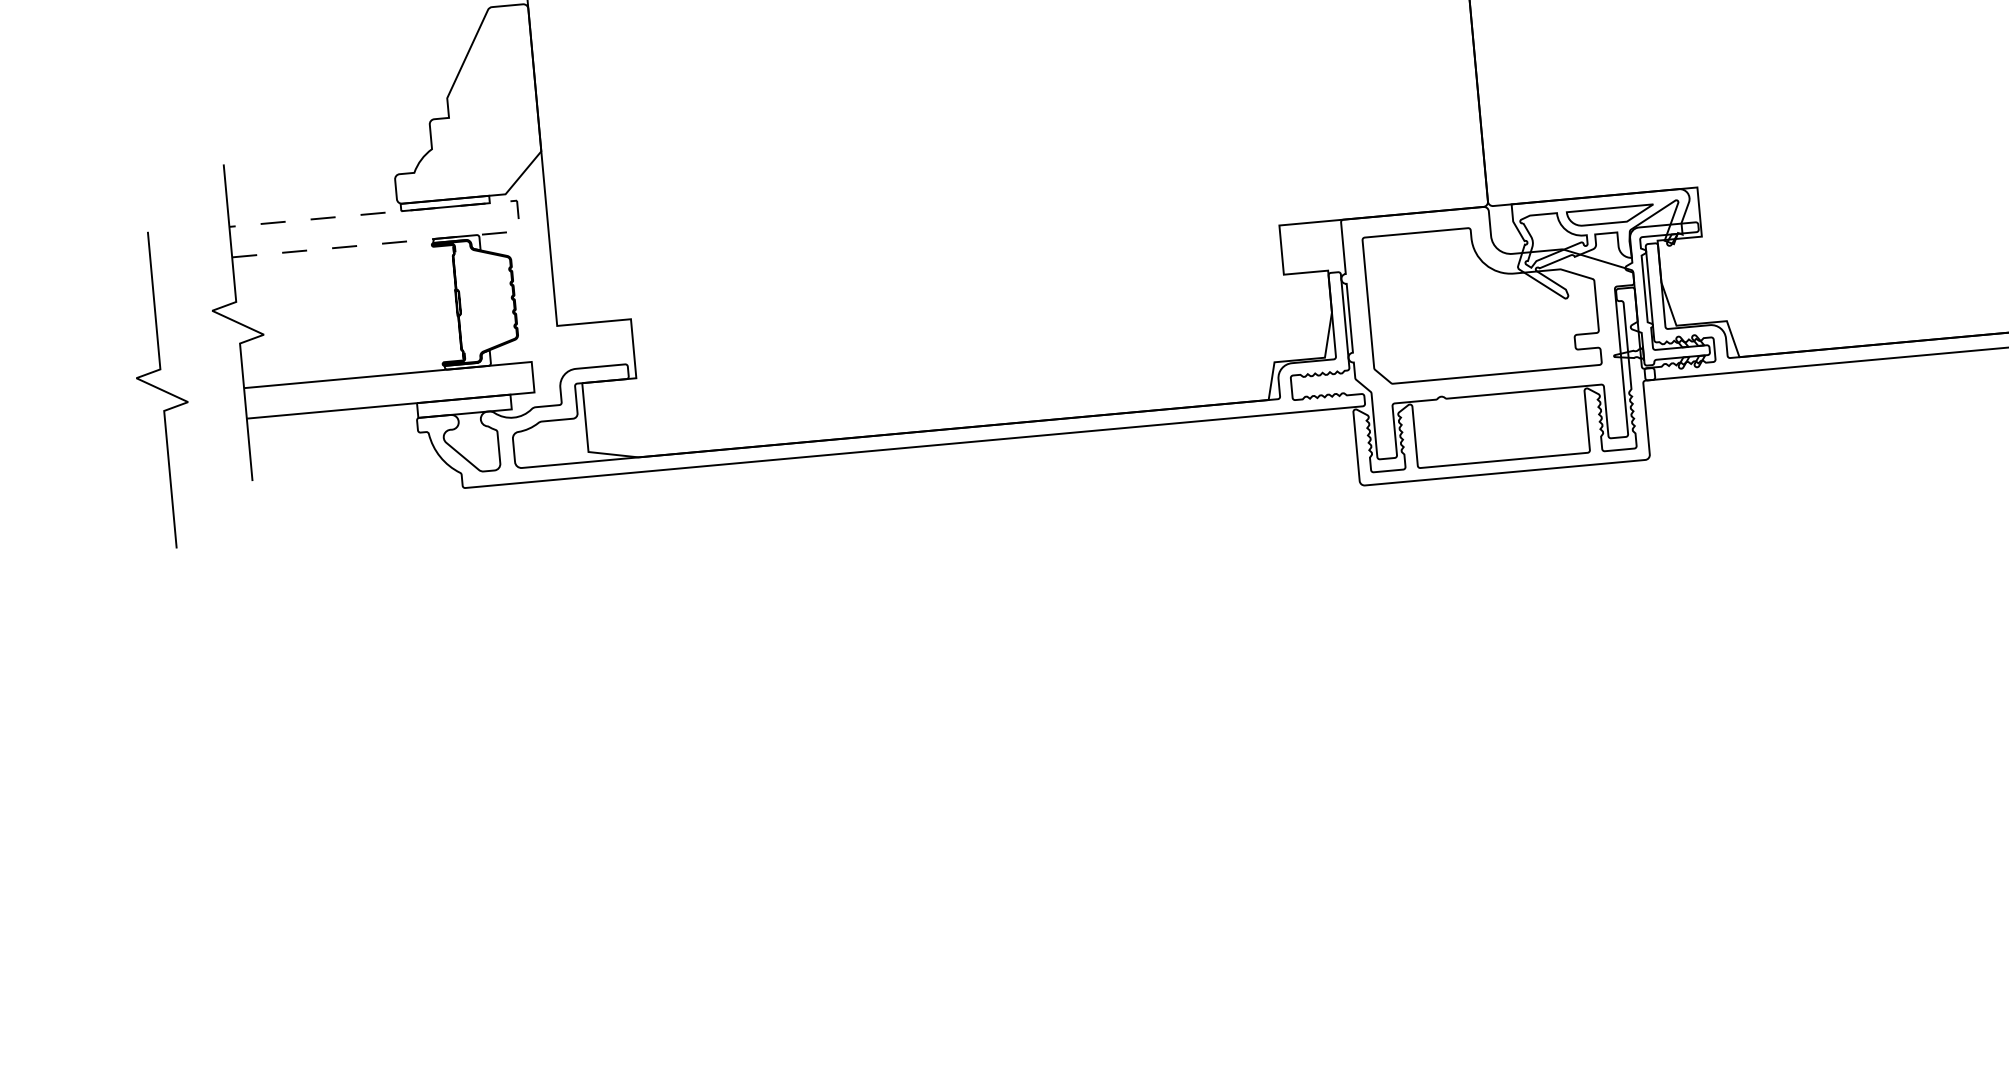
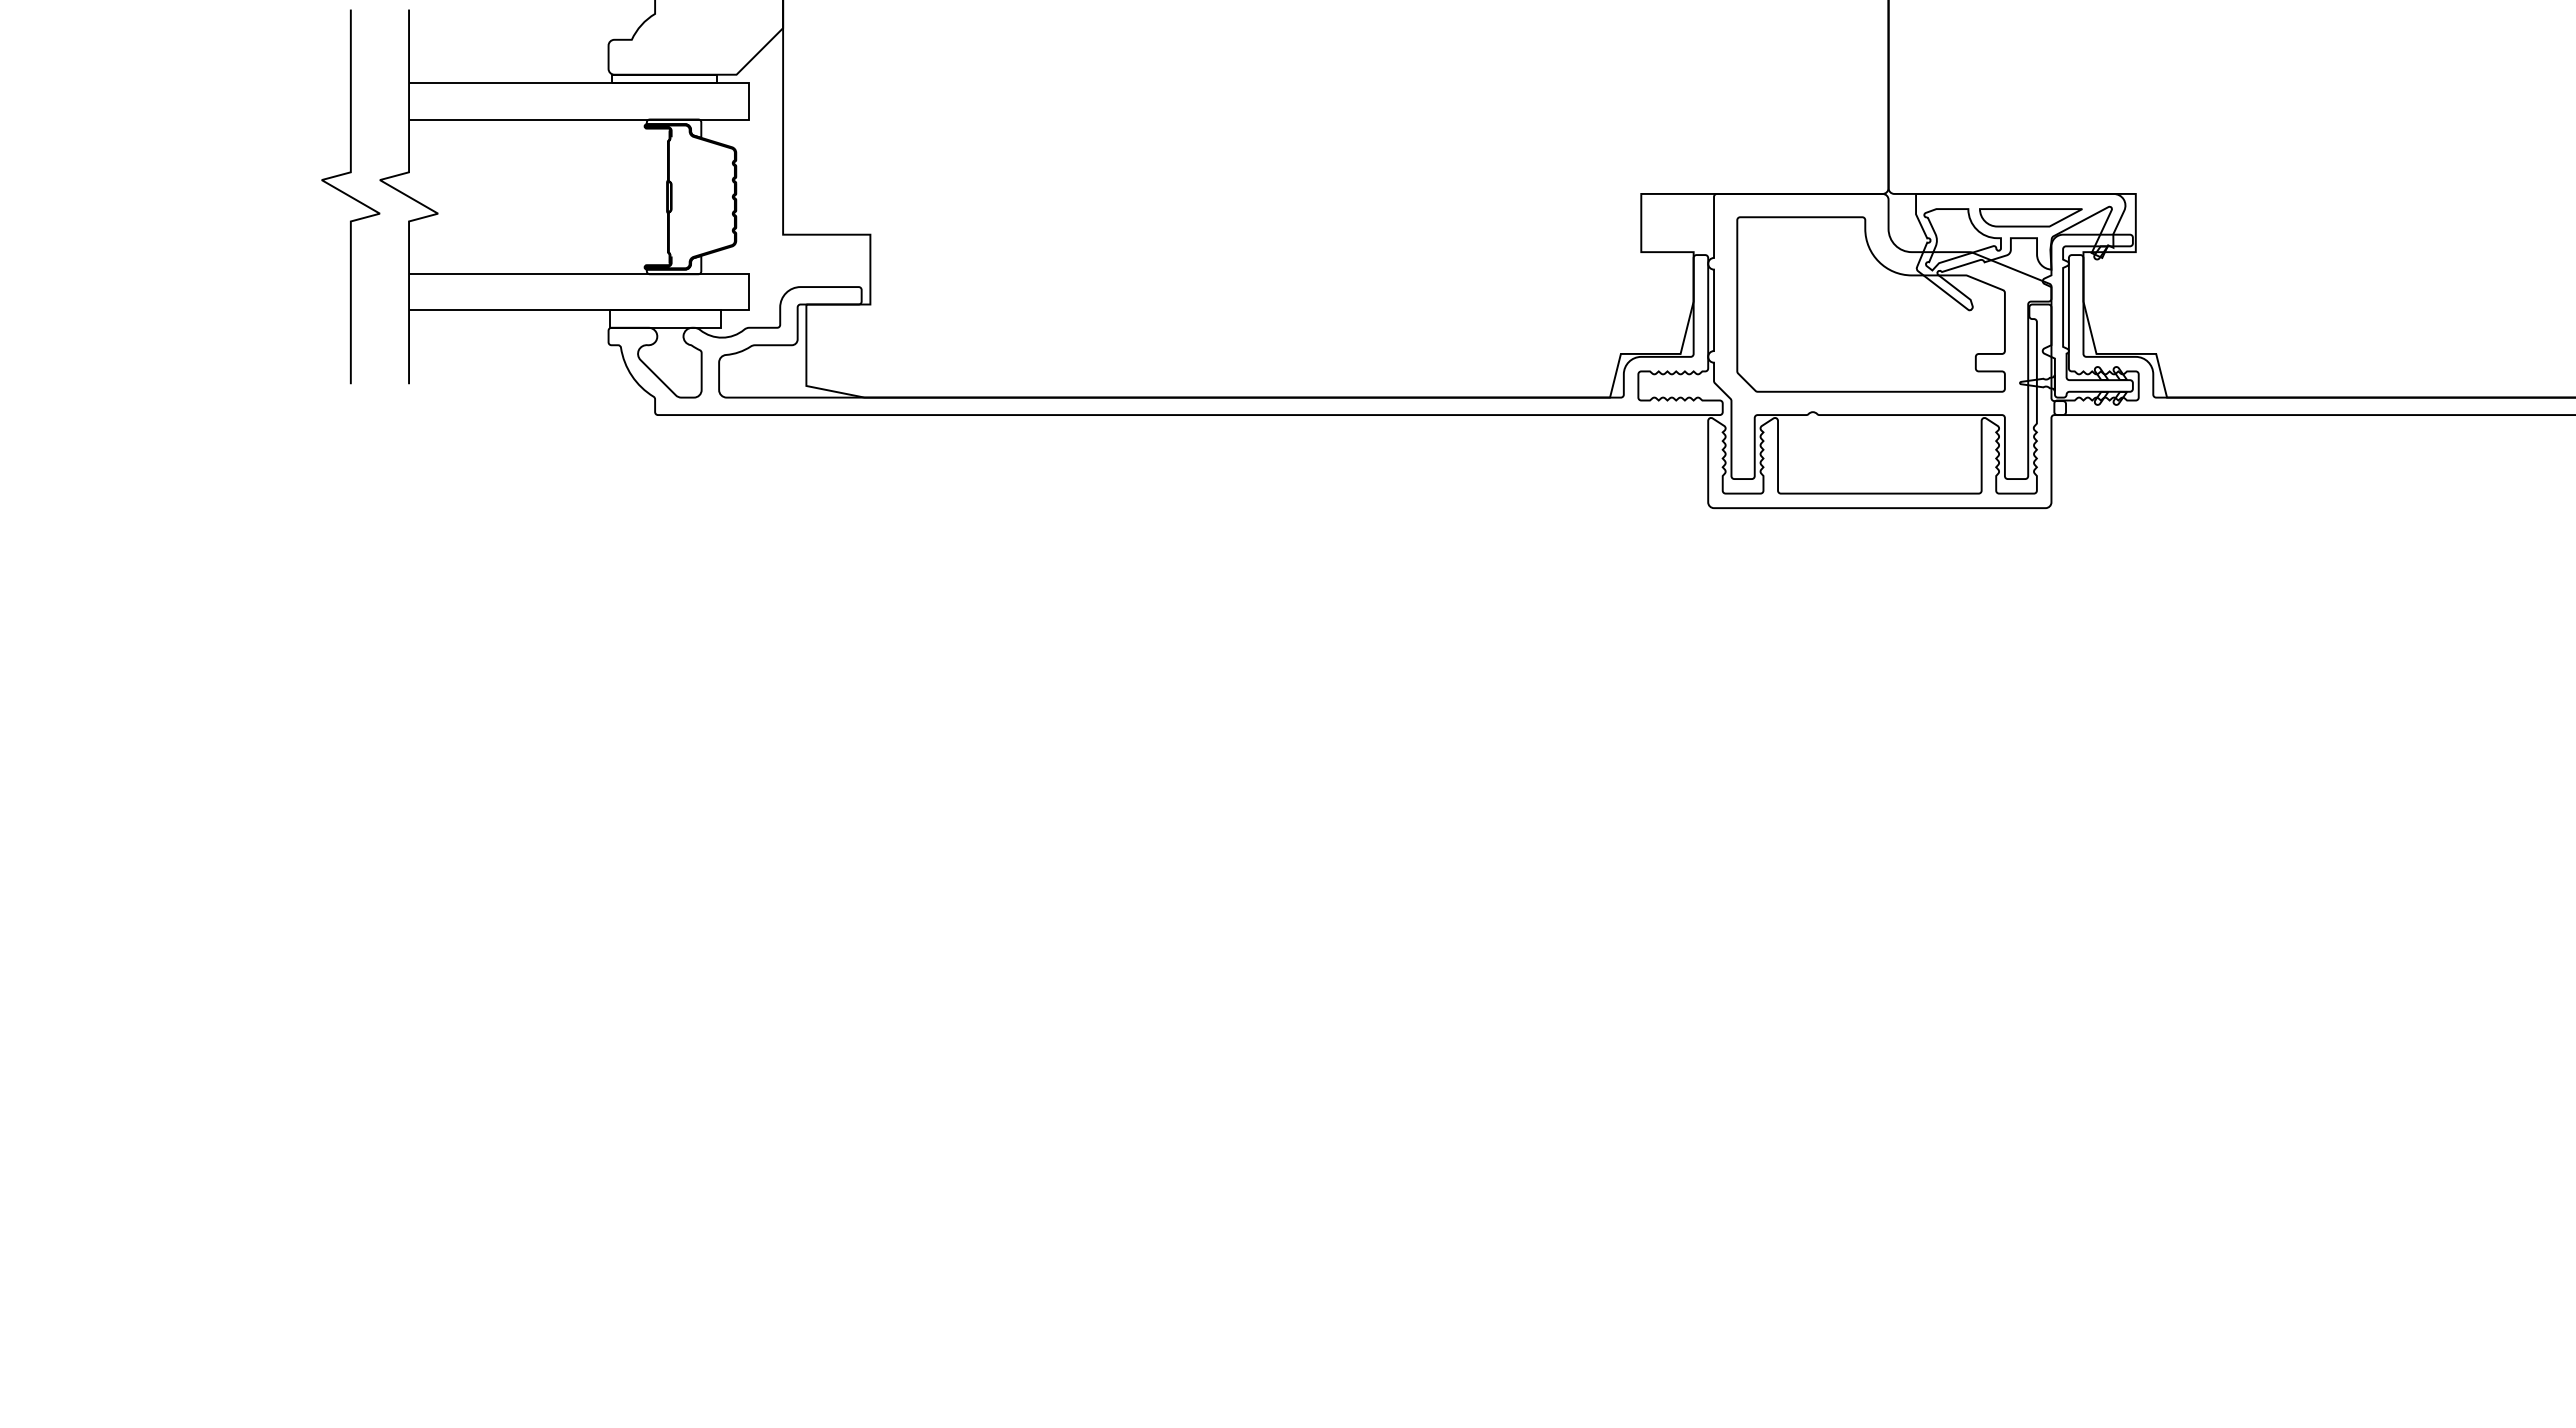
line: (518, 215) -> (749, 101), dashed -> solid
curve: (161, 389) -> (350, 196), moved

